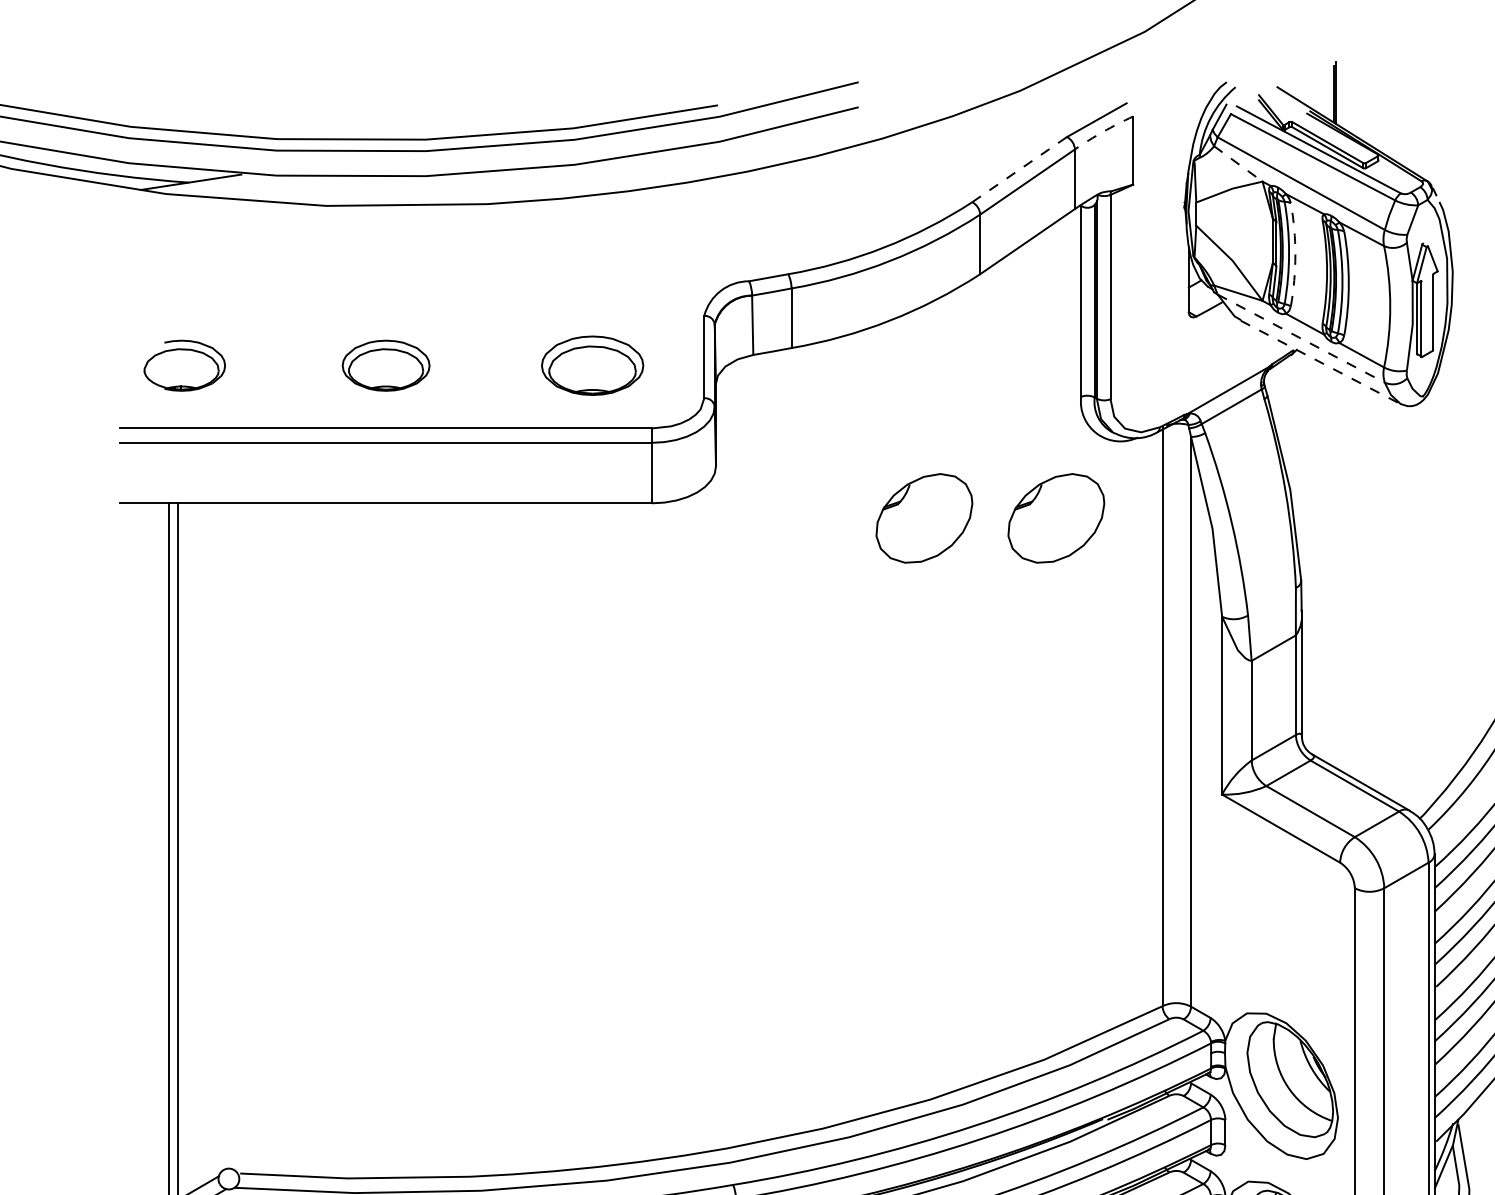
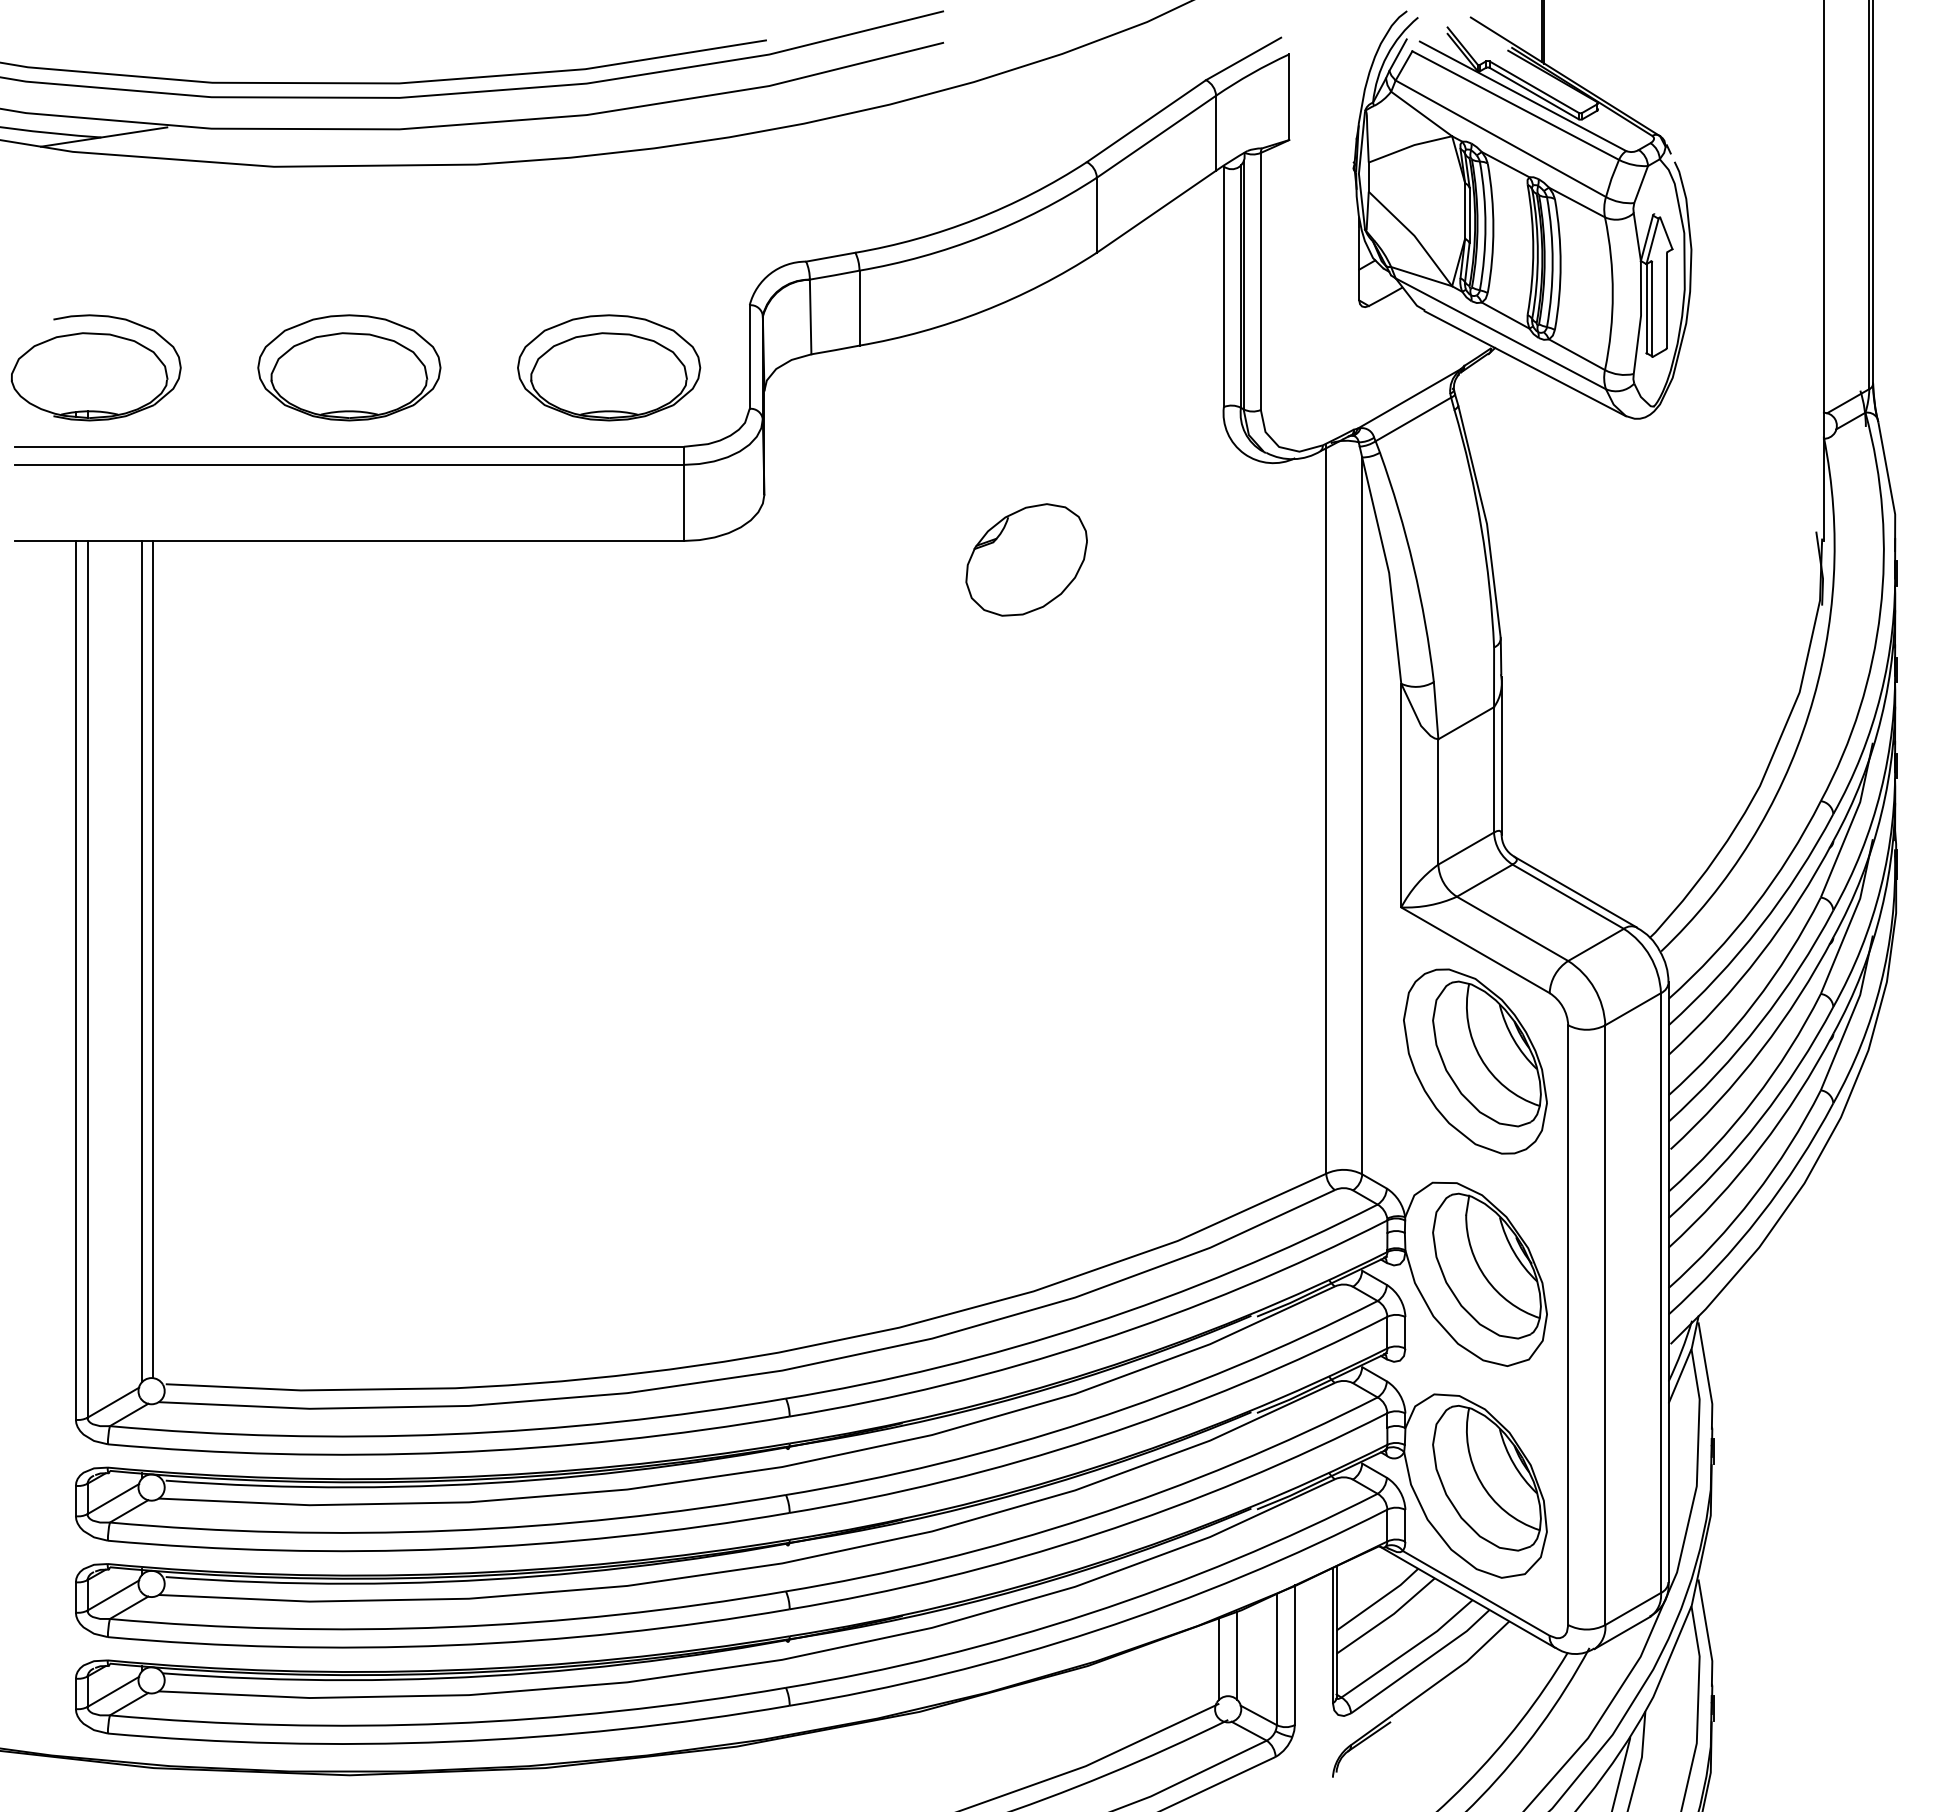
arc: (1103, 131) -> (1251, 73), dashed -> solid
line: (1238, 164) -> (1421, 114), dashed -> solid
line: (1019, 169) -> (1146, 120), dashed -> solid
arc: (1295, 254) -> (1493, 228), dashed -> solid
line: (1301, 338) -> (1500, 333), dashed -> solid
line: (1320, 362) -> (1525, 363), dashed -> solid
part: (184, 365) -> (95, 367), size x1.67
part: (386, 365) -> (349, 367), size x1.67
part: (592, 365) -> (609, 367), size x1.43
part: (1056, 518) -> (1192, 559), removed
line: (230, 835) -> (153, 959), added
line: (221, 836) -> (142, 960), added
part: (1281, 917) -> (1475, 1061), added

